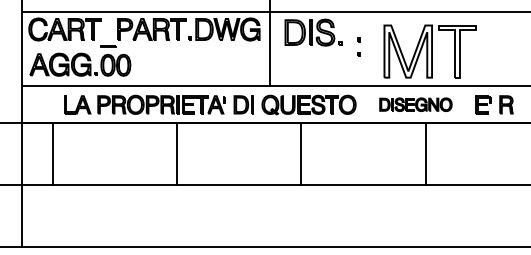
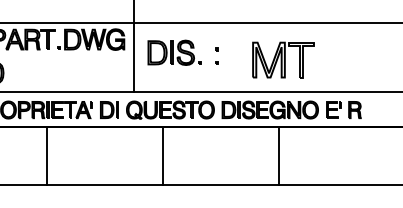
part: (313, 32) -> (174, 52), moved
part: (429, 50) -> (283, 59), size x0.71
part: (415, 104) -> (269, 109), size x1.43

